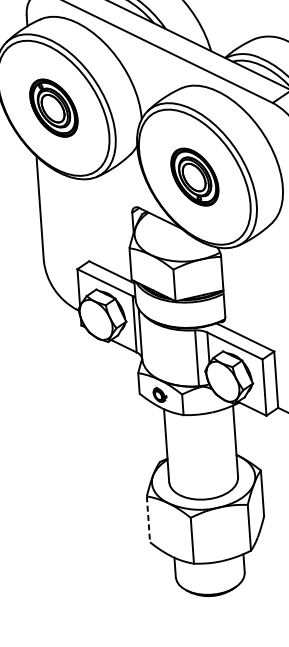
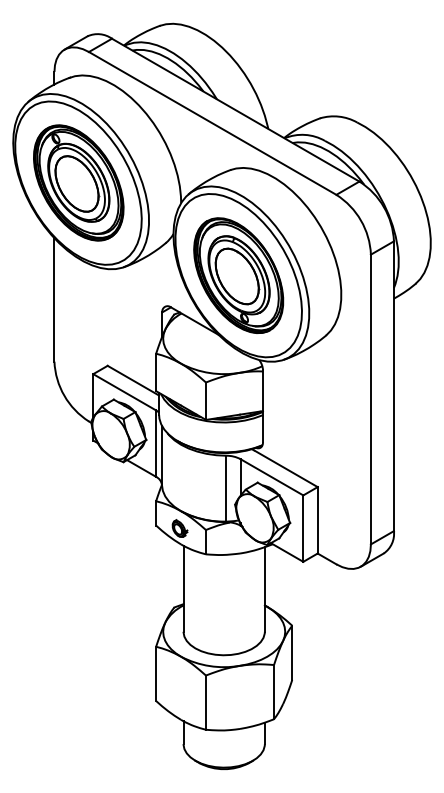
part: (53, 107) -> (78, 182), size x1.67
part: (194, 177) -> (238, 275), size x1.67
line: (148, 519) -> (156, 674), dashed -> solid

